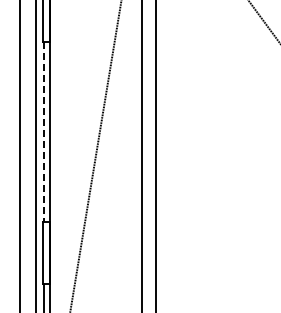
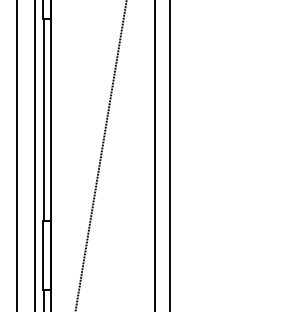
line: (44, 132) -> (44, 120), dashed -> solid

